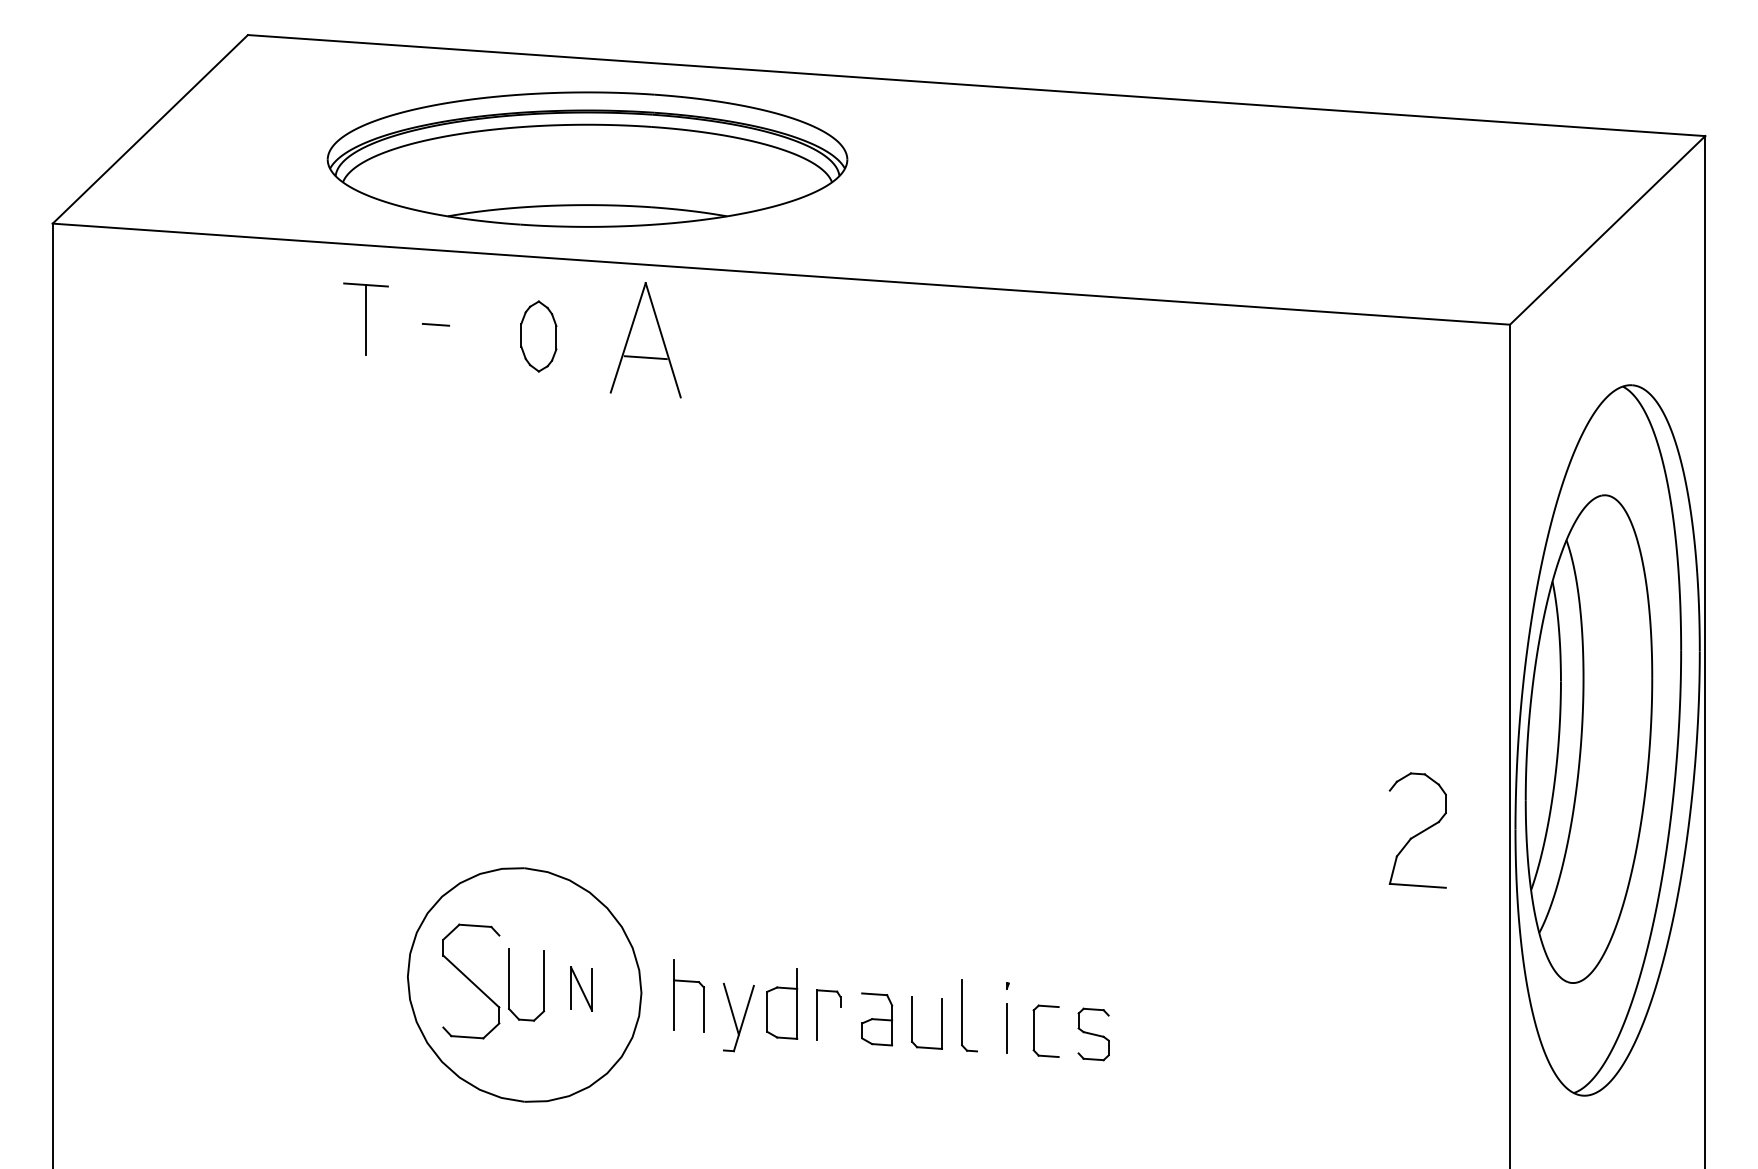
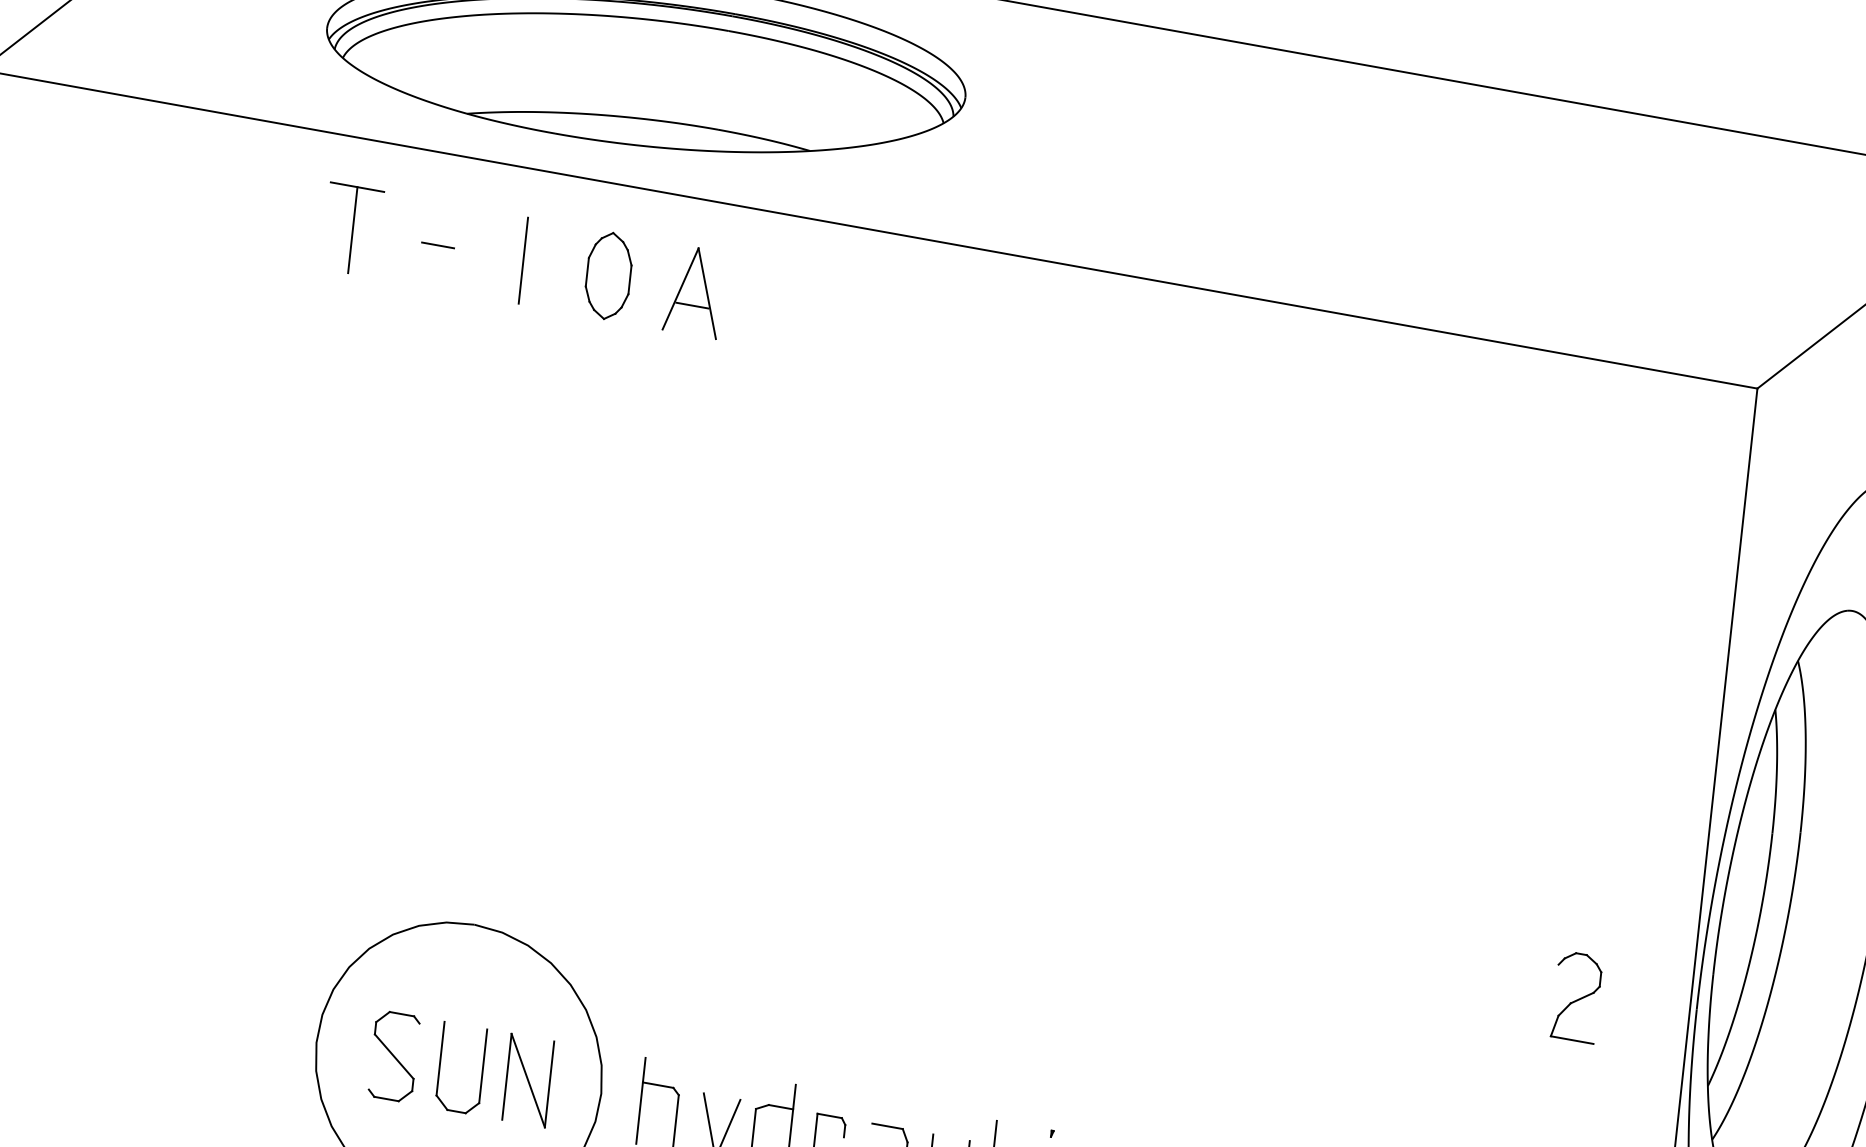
line: (505, 329) -> (522, 260), added
part: (538, 336) -> (608, 275), moved
part: (645, 339) -> (693, 291), size x0.62
part: (1417, 830) -> (1576, 997), size x0.62
part: (471, 980) -> (394, 1055), size x0.62
part: (581, 988) -> (528, 1080), size x1.67

